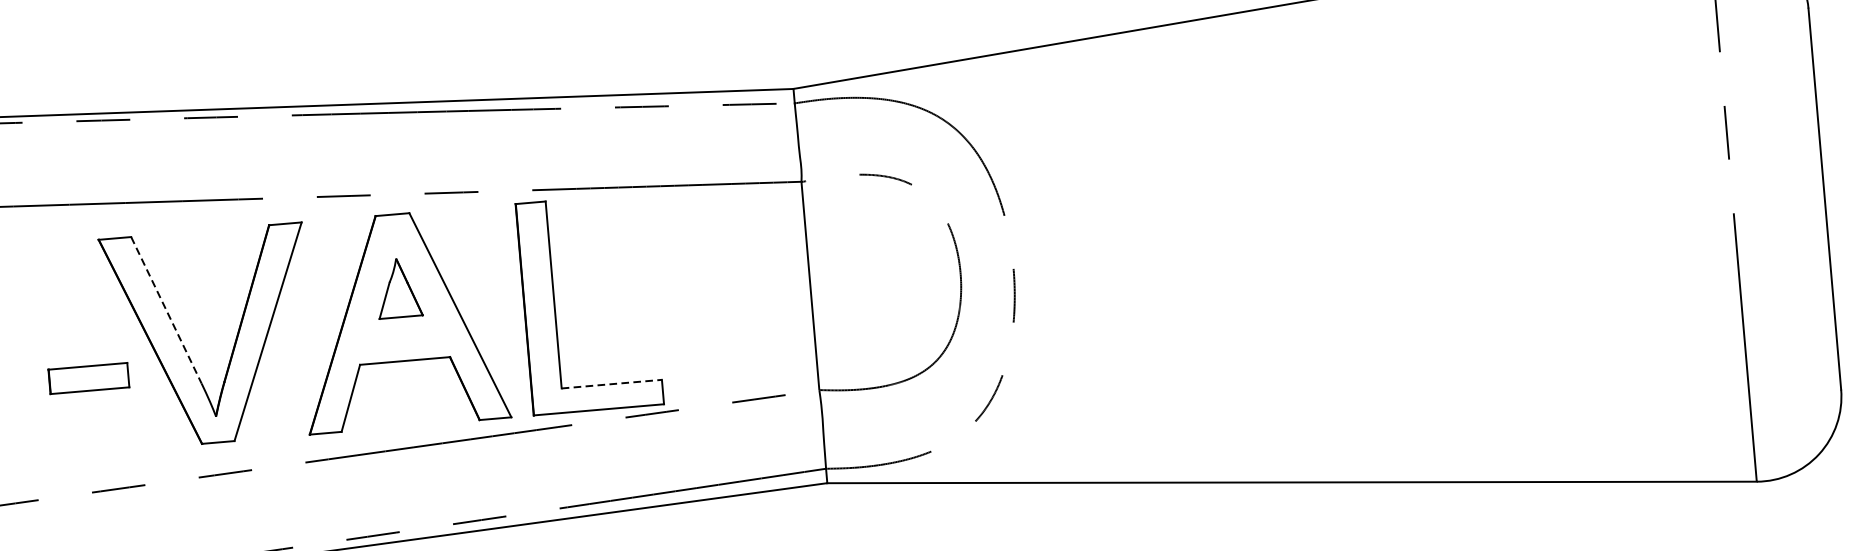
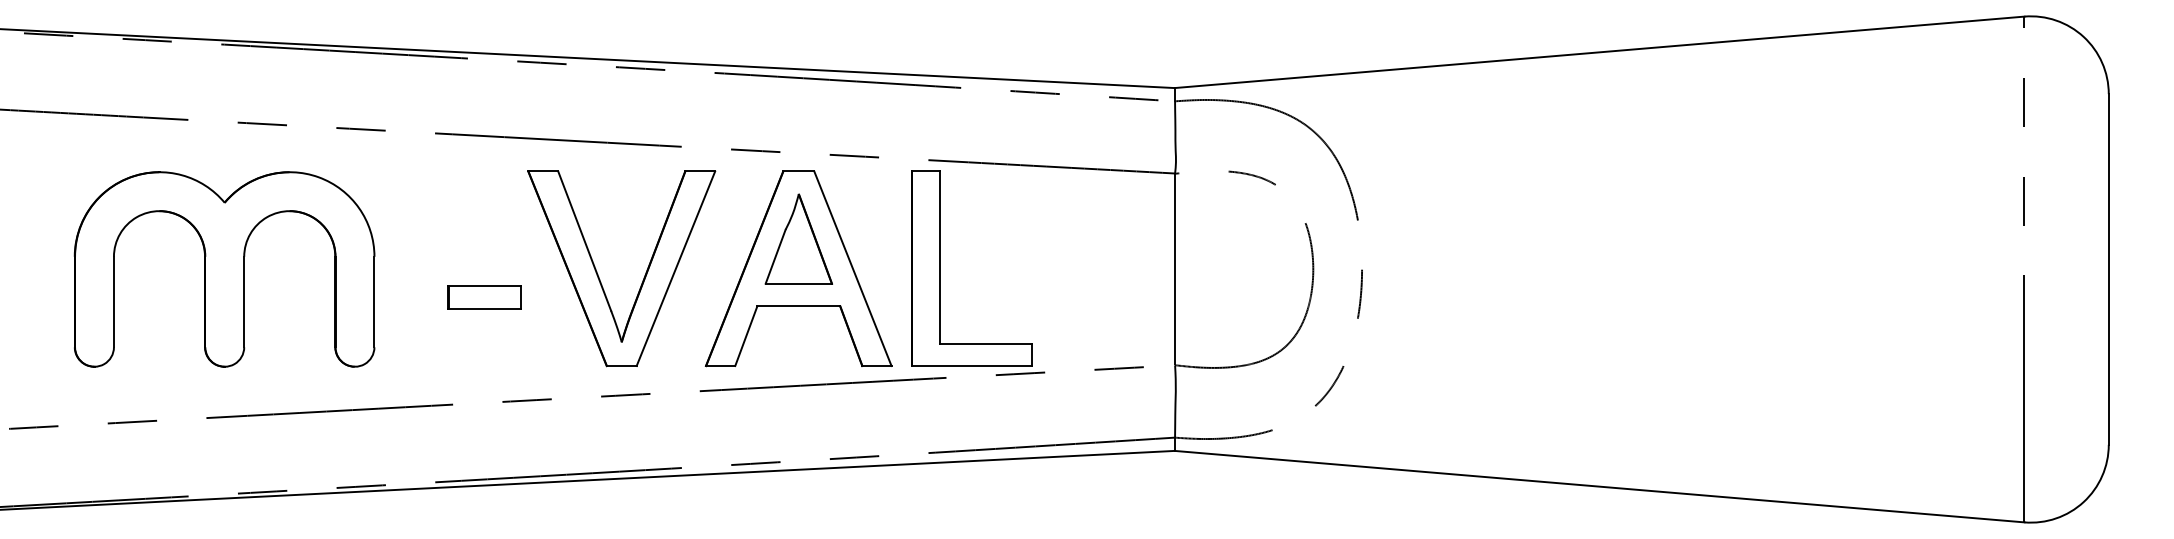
part: (398, 287) -> (798, 238), size x1.67
line: (166, 310) -> (584, 241), dashed -> solid
part: (88, 378) -> (484, 297), moved
line: (612, 384) -> (986, 343), dashed -> solid

